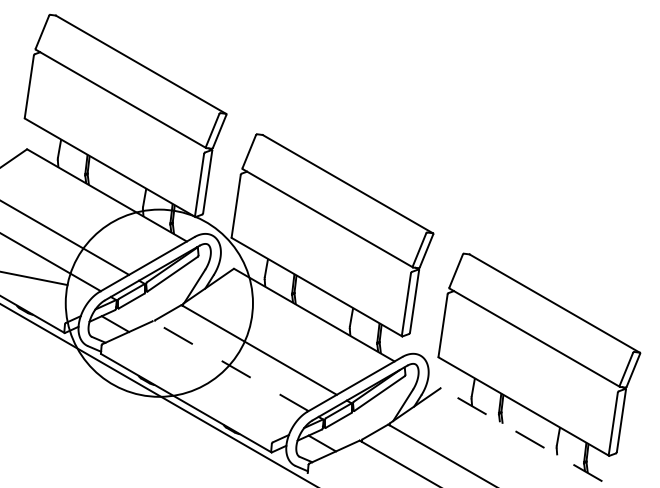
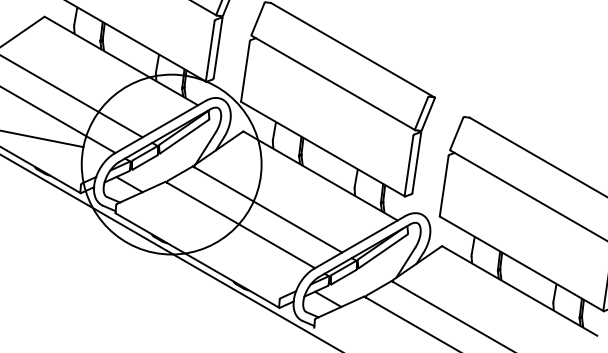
line: (230, 366) -> (240, 225), dashed -> solid
line: (521, 434) -> (519, 290), dashed -> solid

